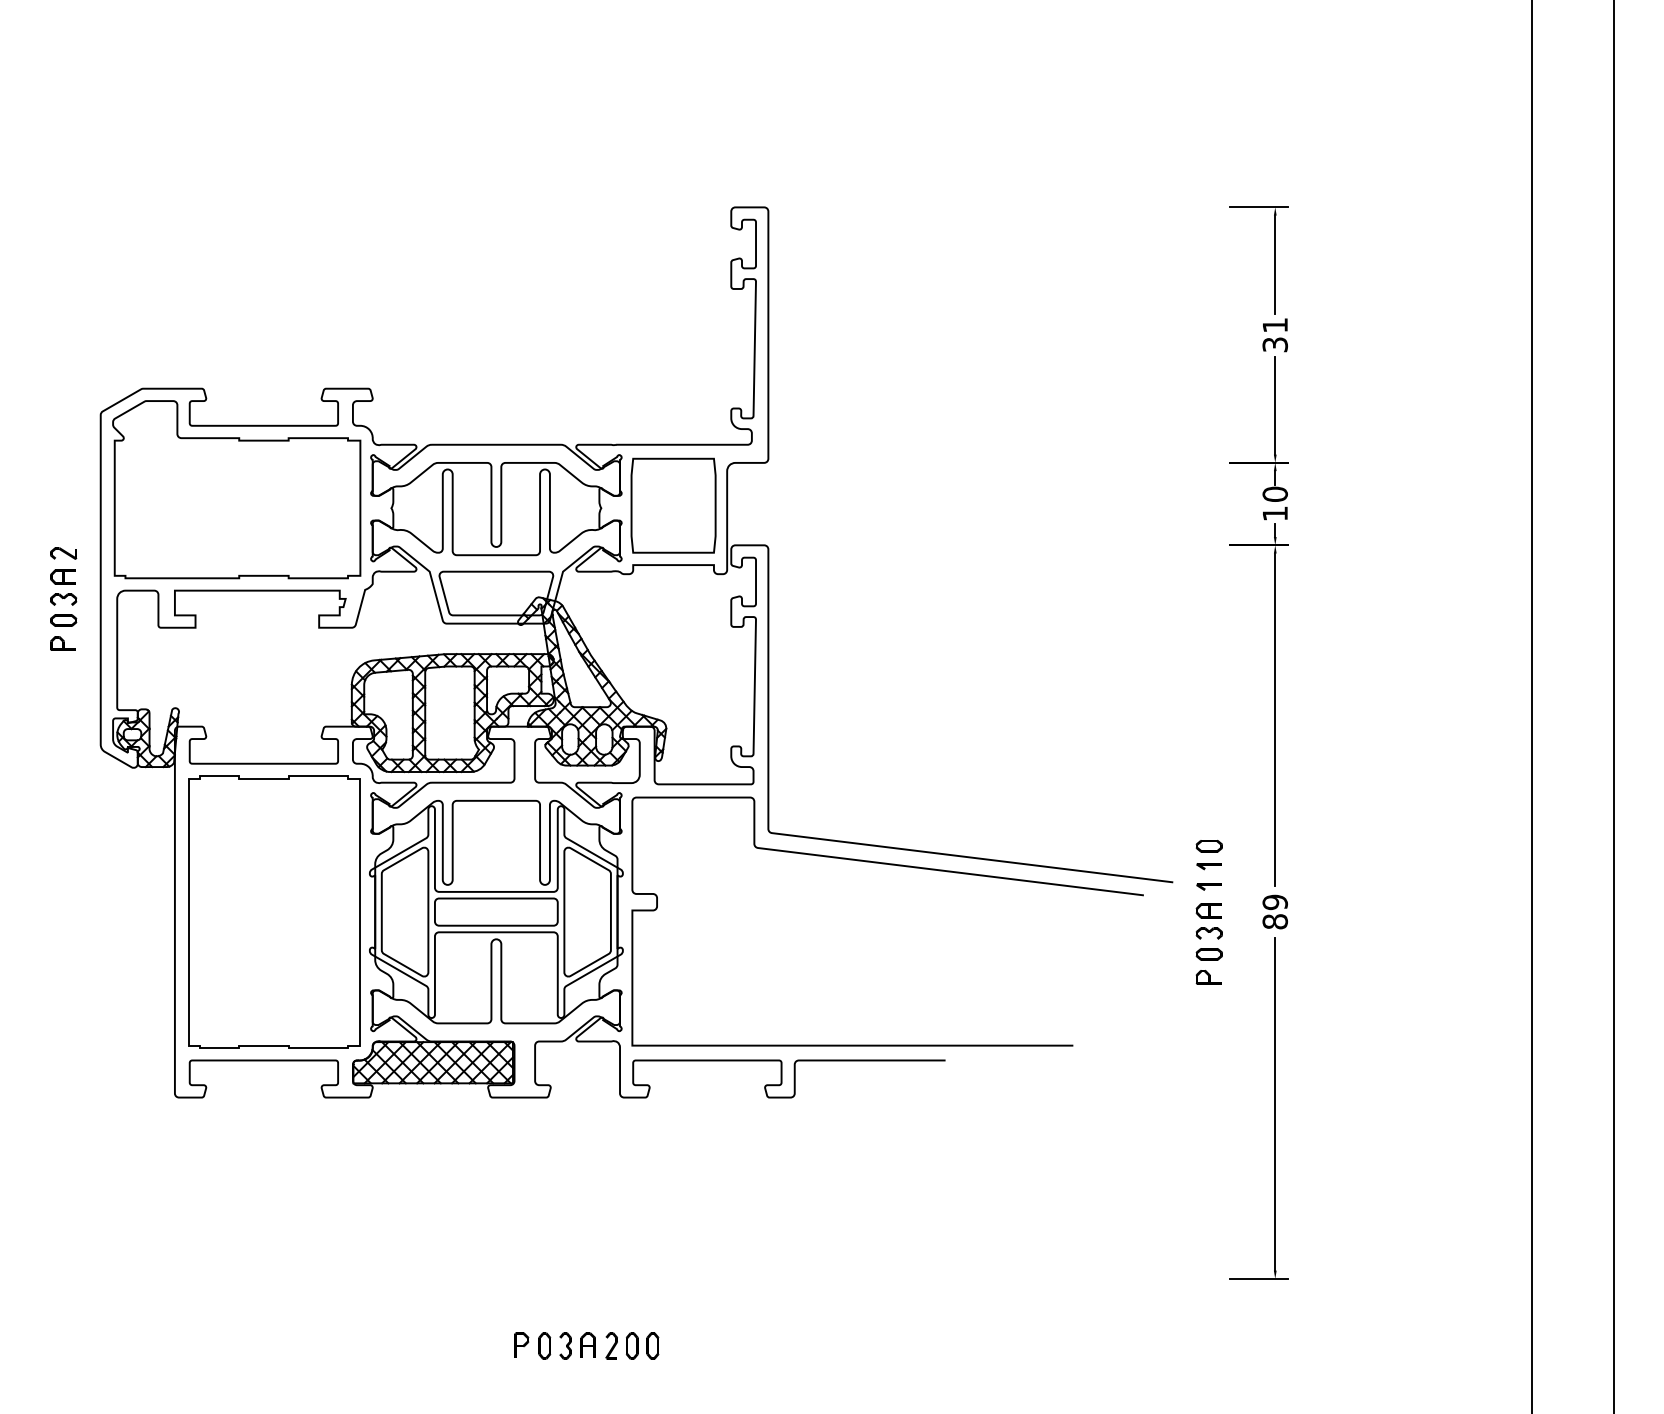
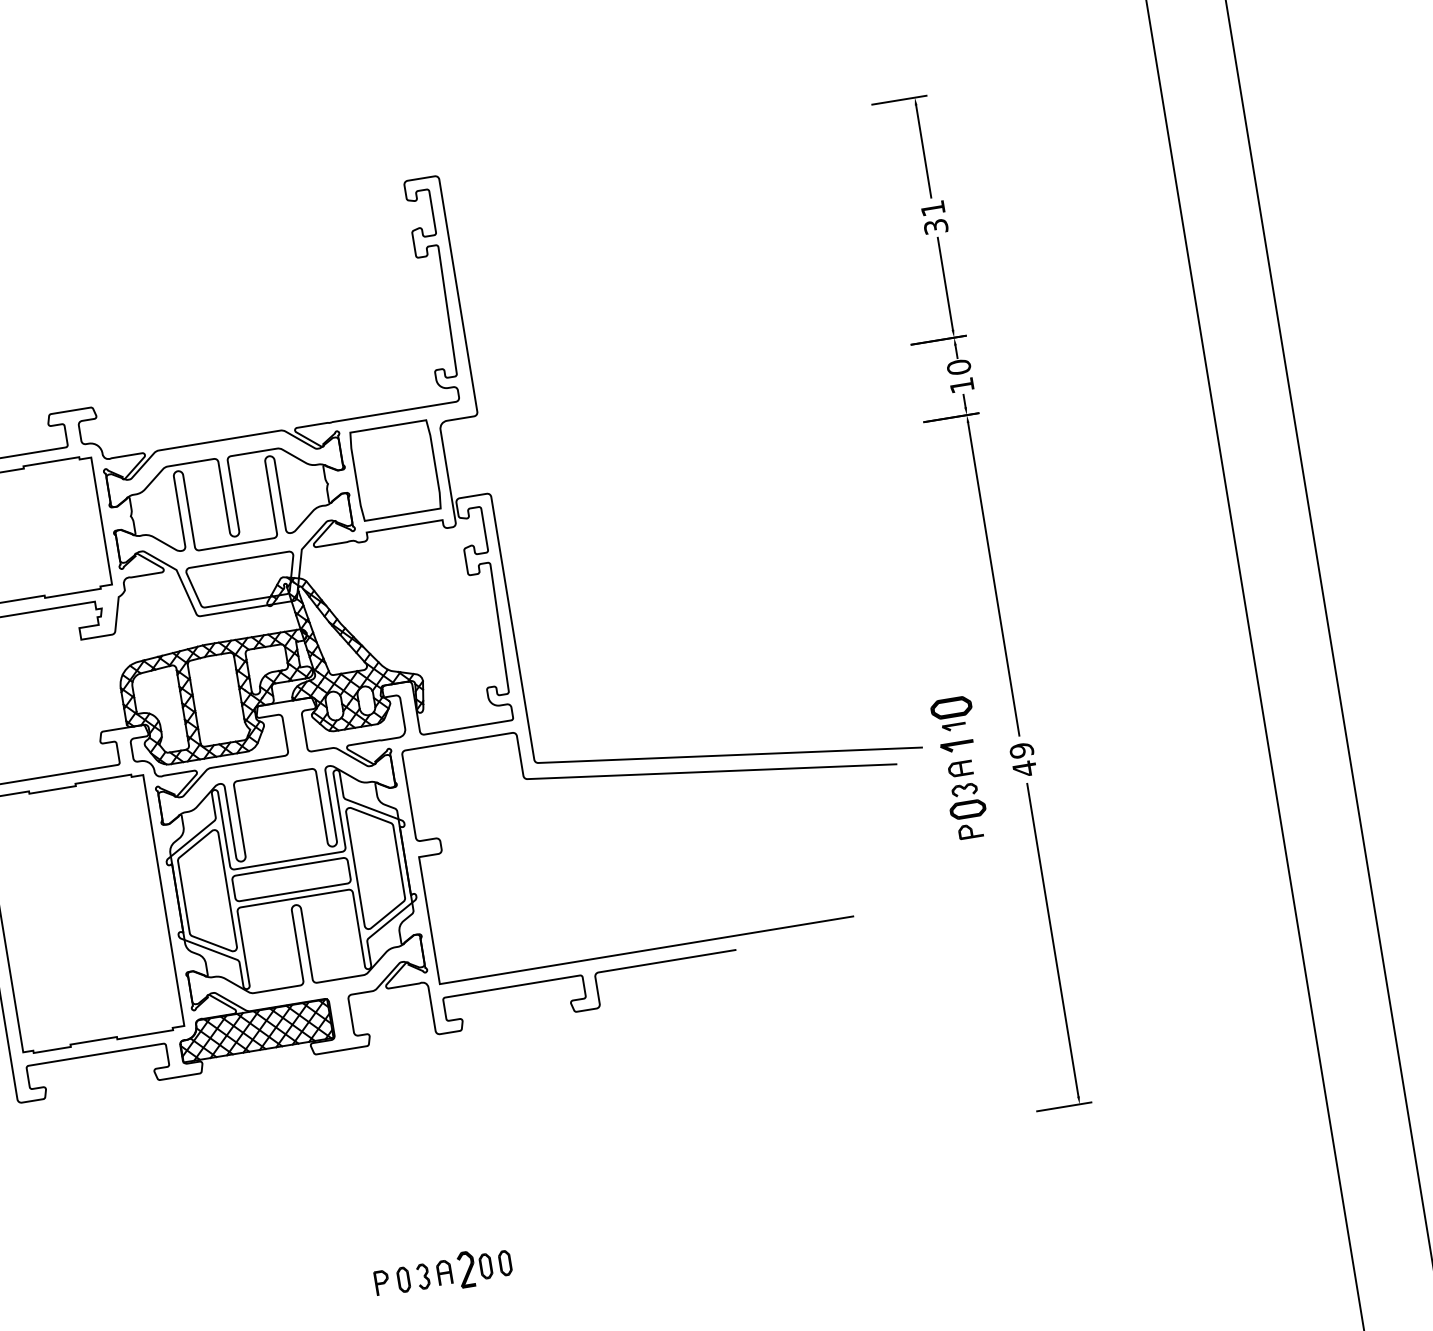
part: (1208, 846) -> (950, 708), size x1.6
part: (1208, 886) -> (956, 745), size x1.4
text: (1275, 921) -> (1024, 768), 89 -> 49
part: (1208, 954) -> (967, 809), size x1.4
part: (611, 1345) -> (466, 1269), size x1.4

